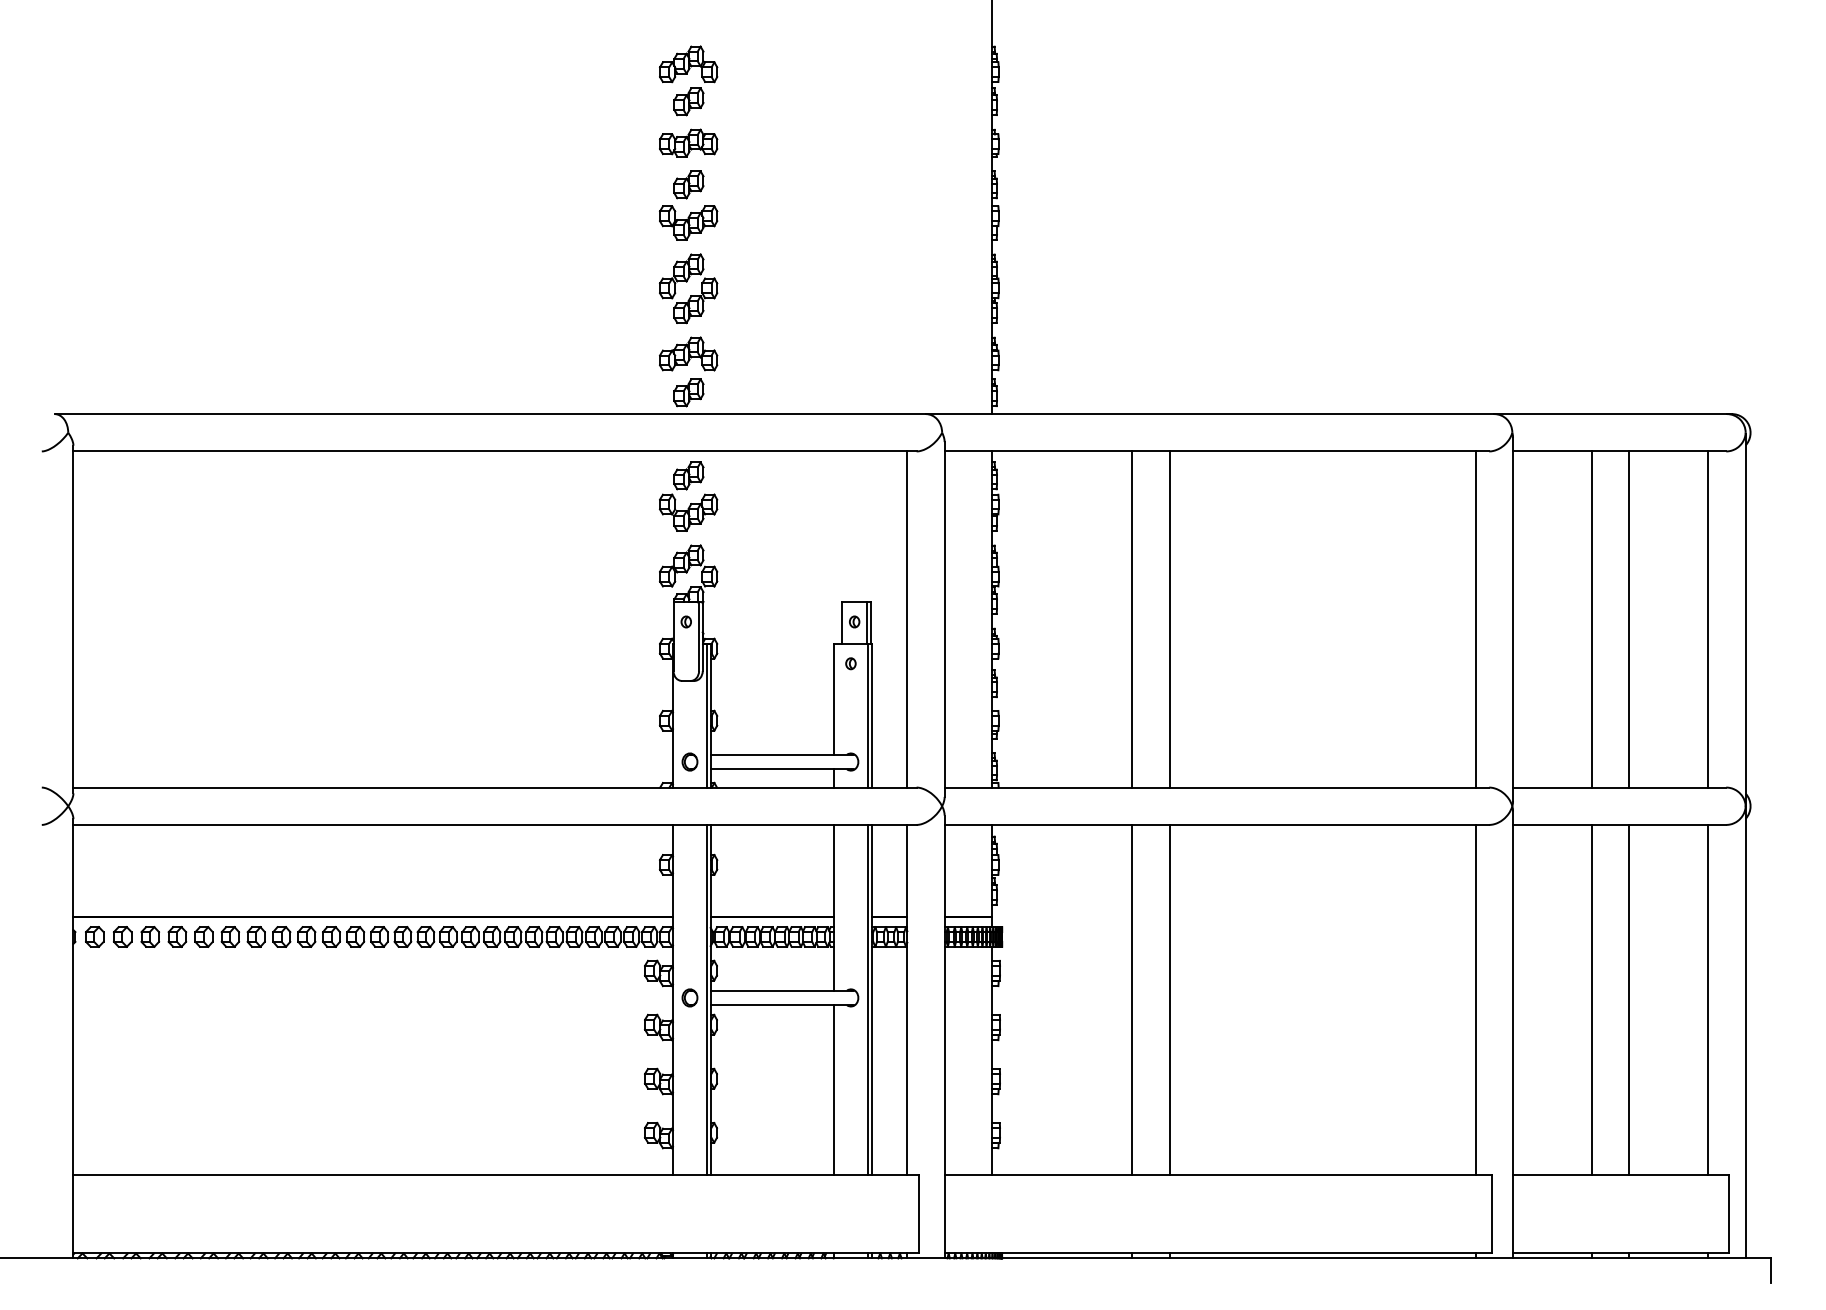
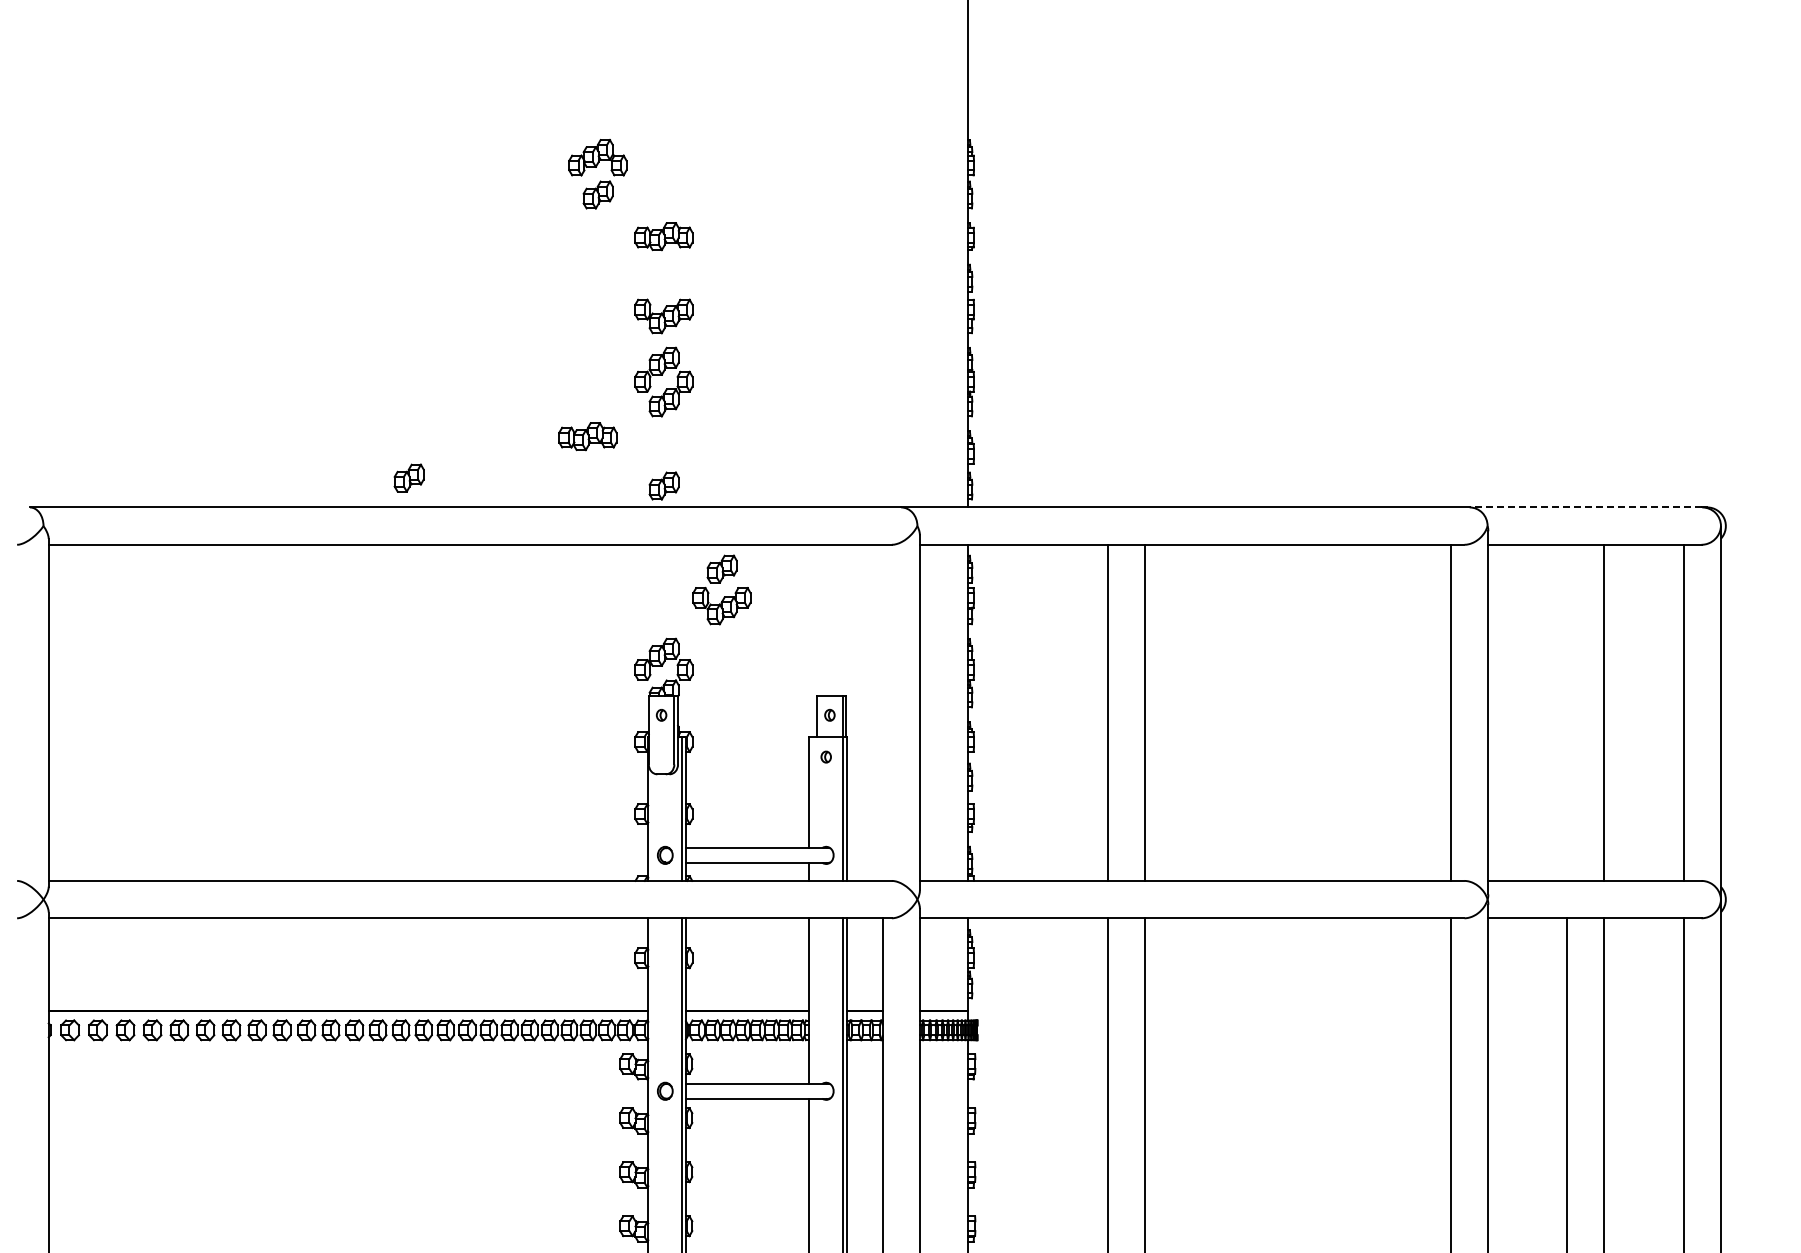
part: (687, 74) -> (596, 167), moved
part: (688, 184) -> (408, 477), moved
part: (612, 342) -> (587, 435), added
part: (688, 353) -> (663, 446), removed
line: (1610, 414) -> (1585, 507), solid -> dashed
part: (686, 490) -> (719, 583), moved
line: (907, 619) -> (882, 712), removed
line: (1591, 619) -> (1566, 712), removed

